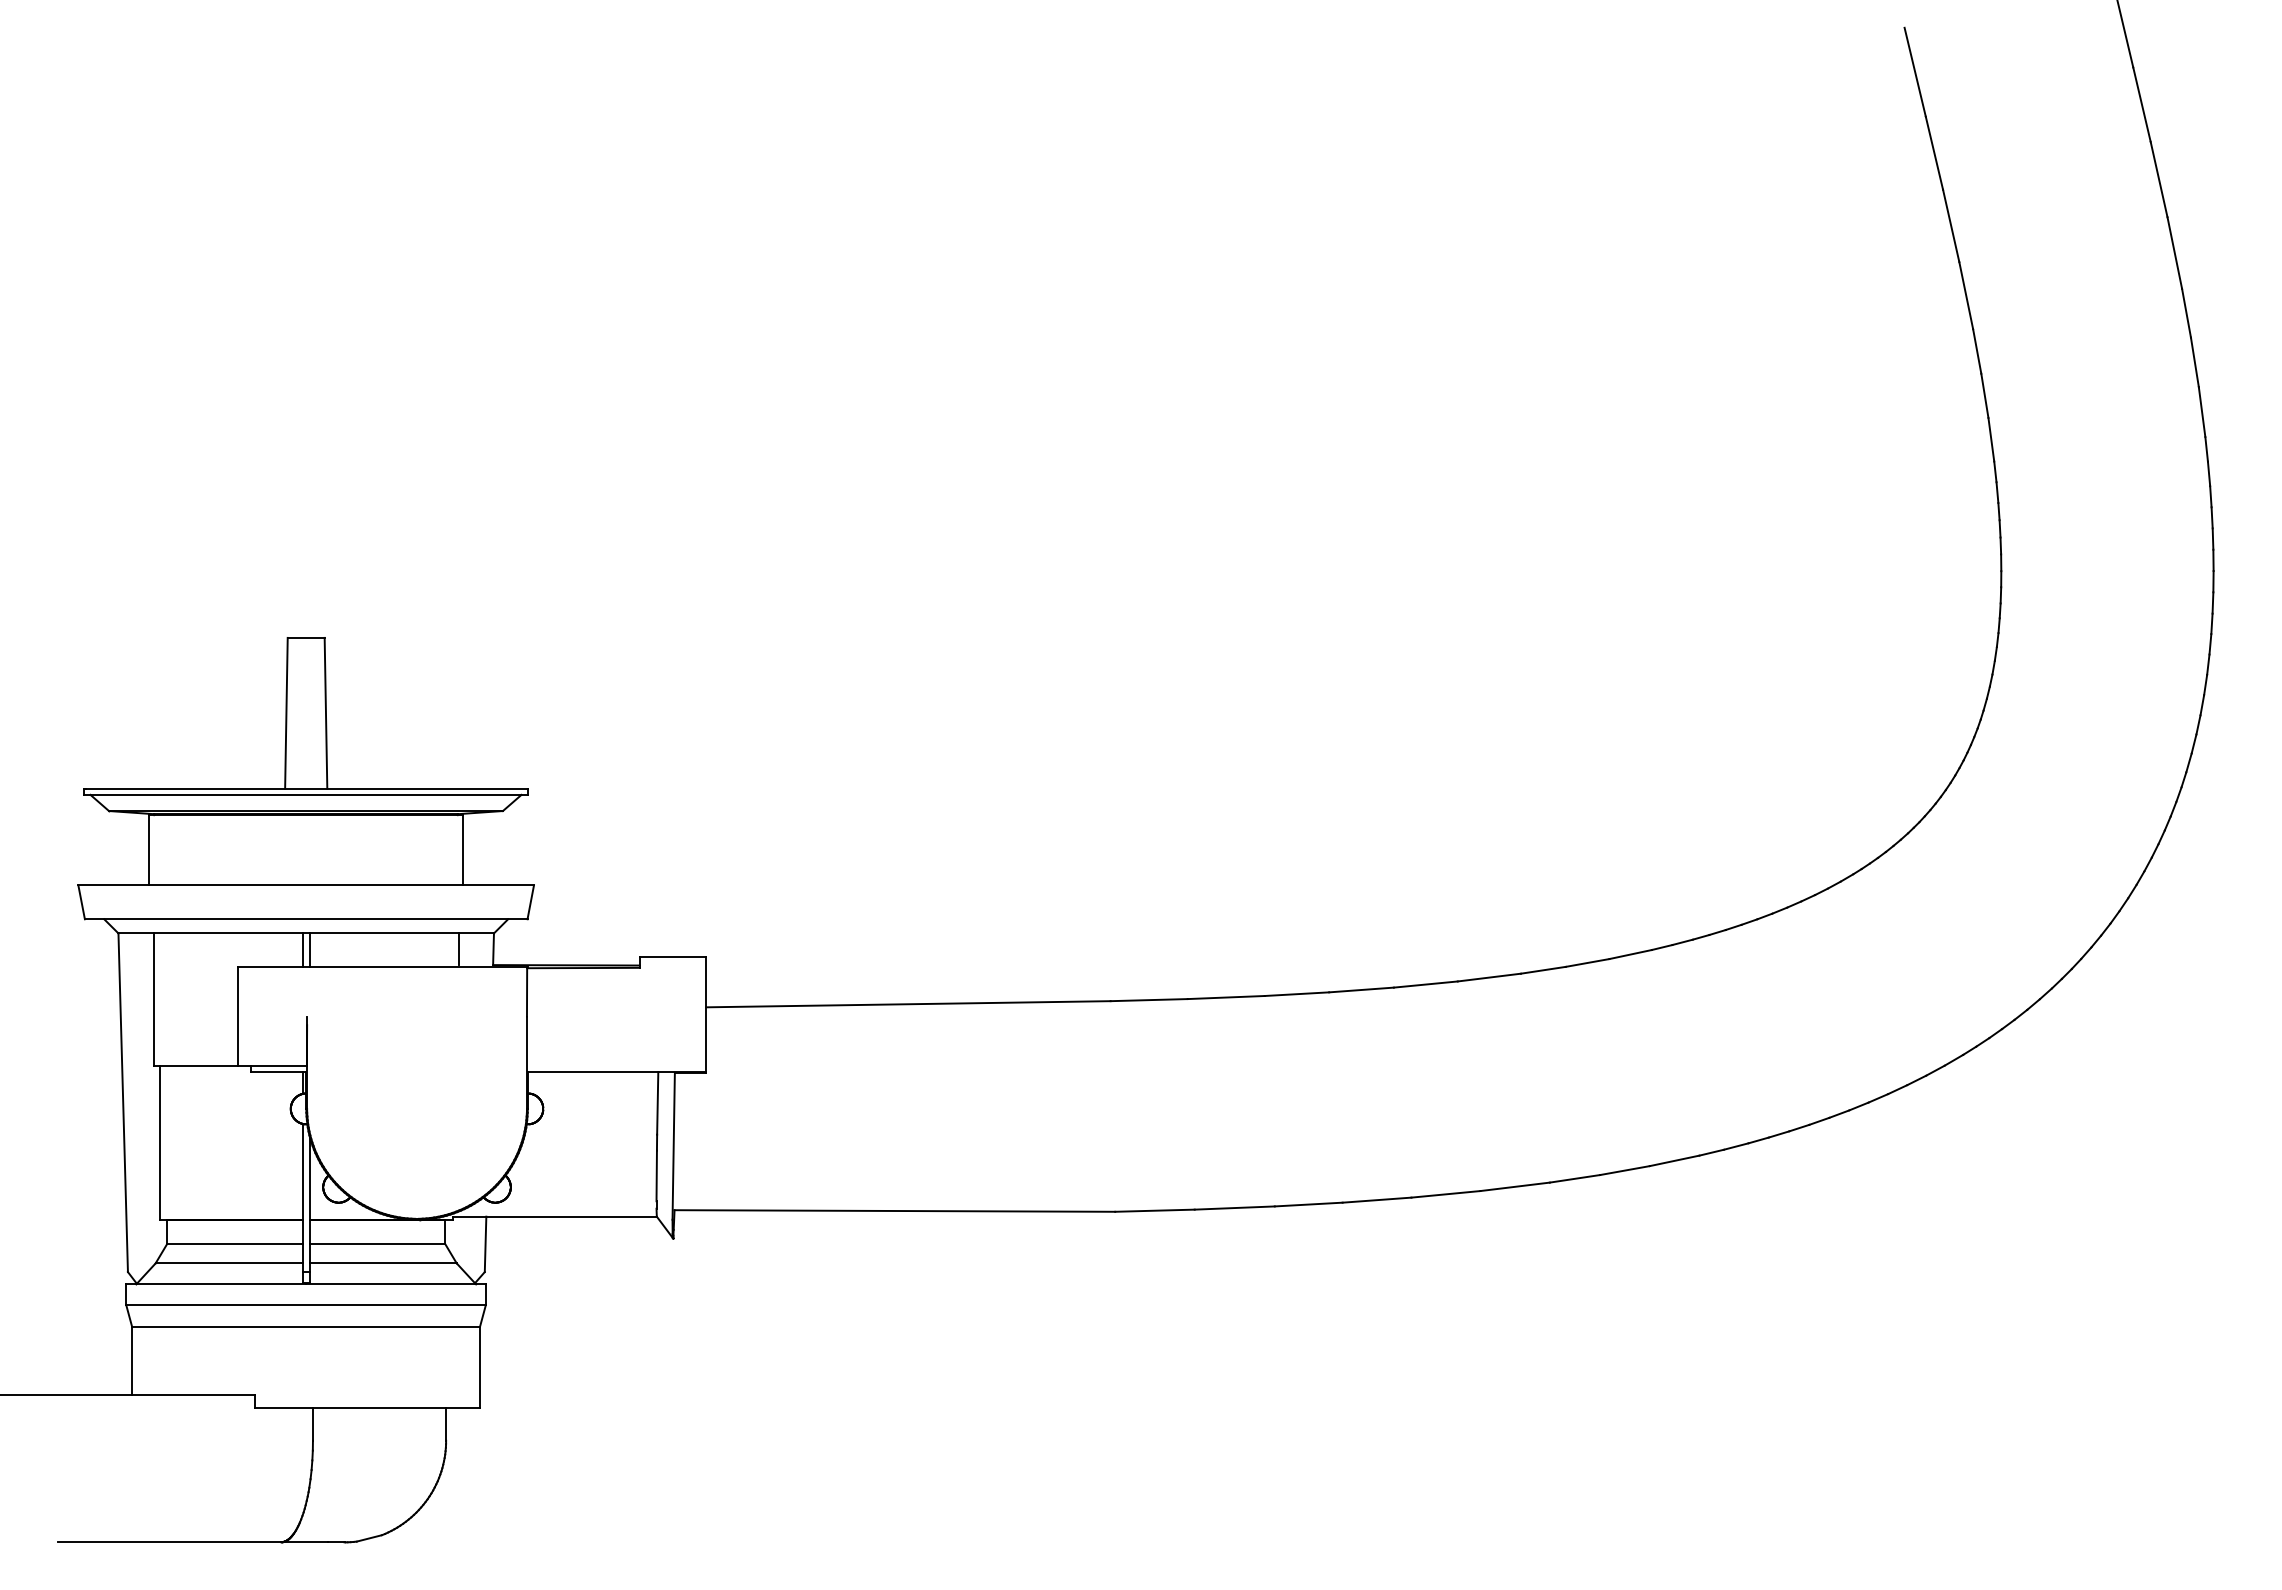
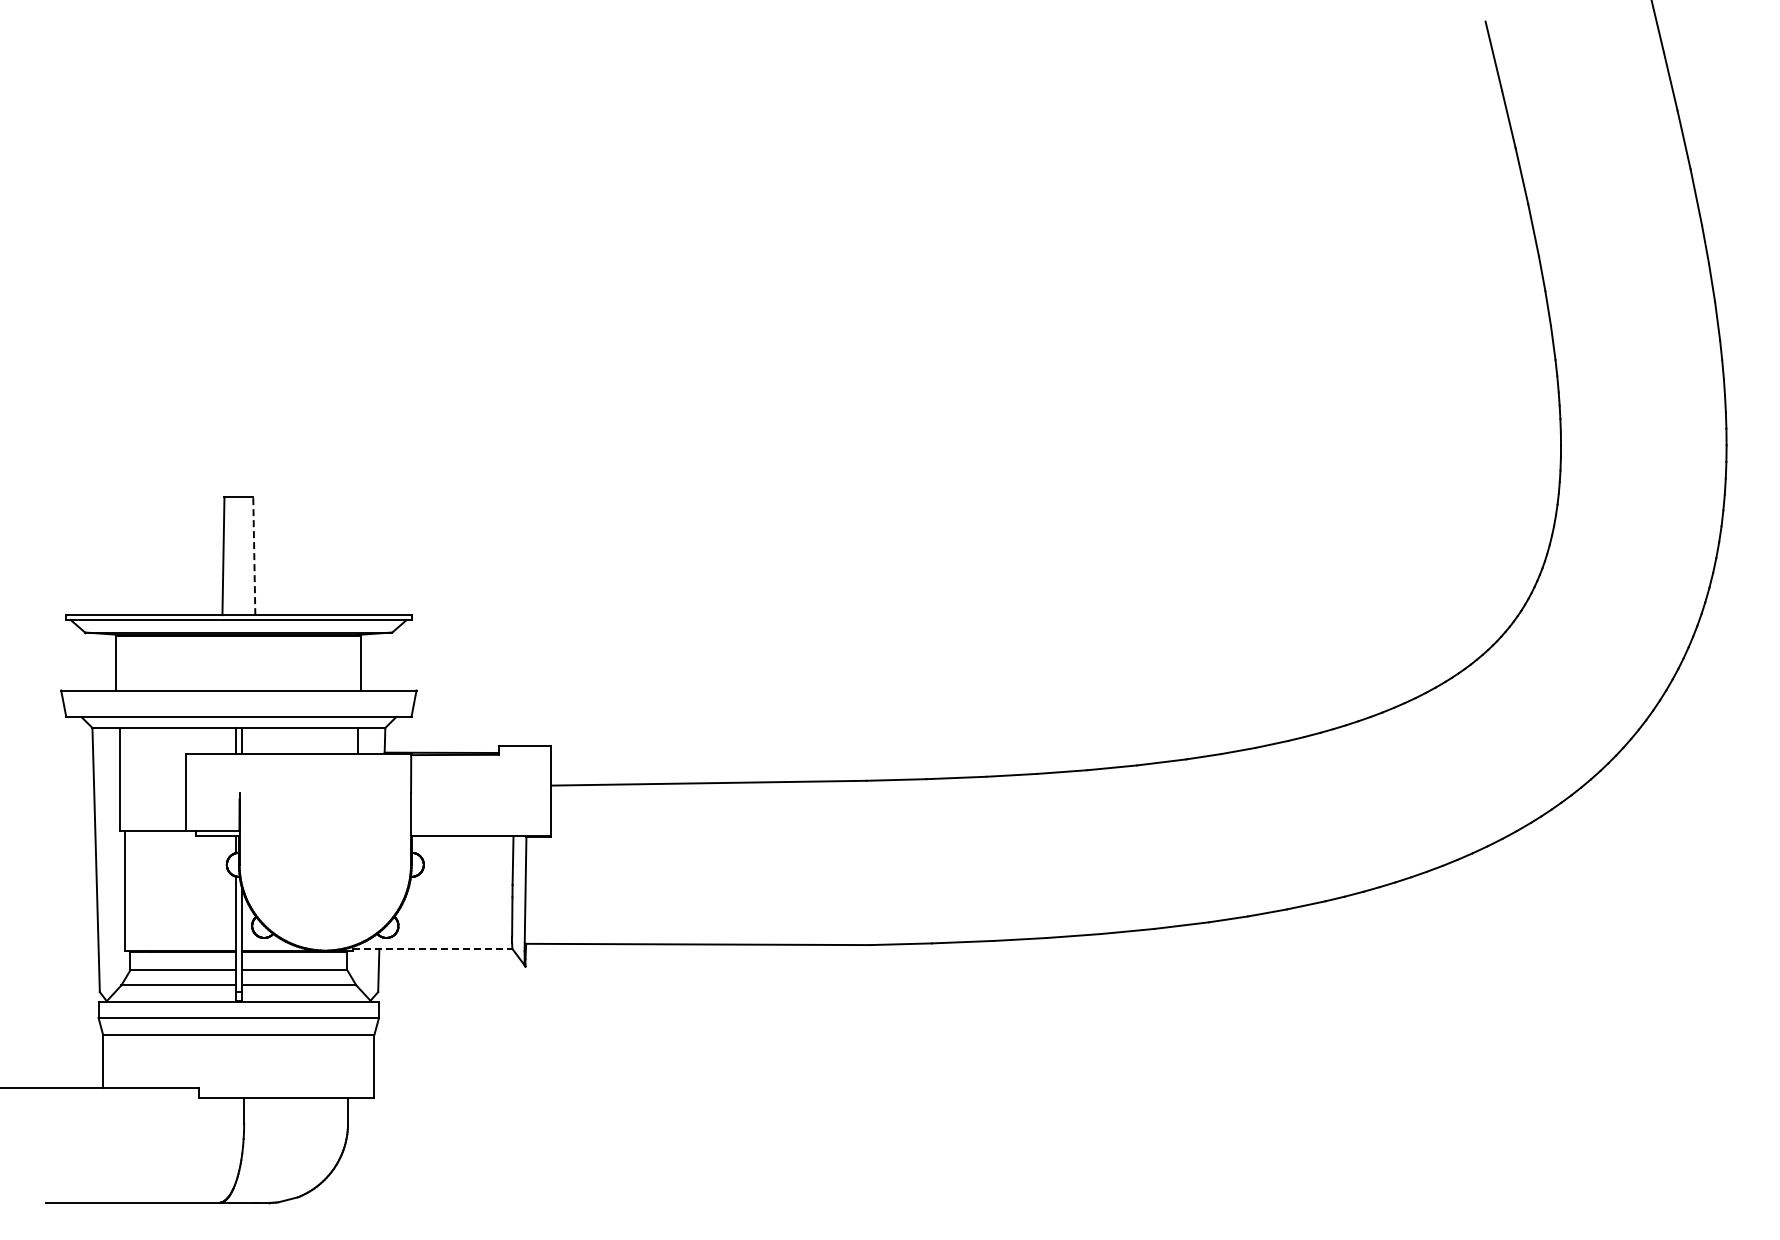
line: (326, 713) -> (254, 556), solid -> dashed
line: (554, 1216) -> (432, 948), solid -> dashed

